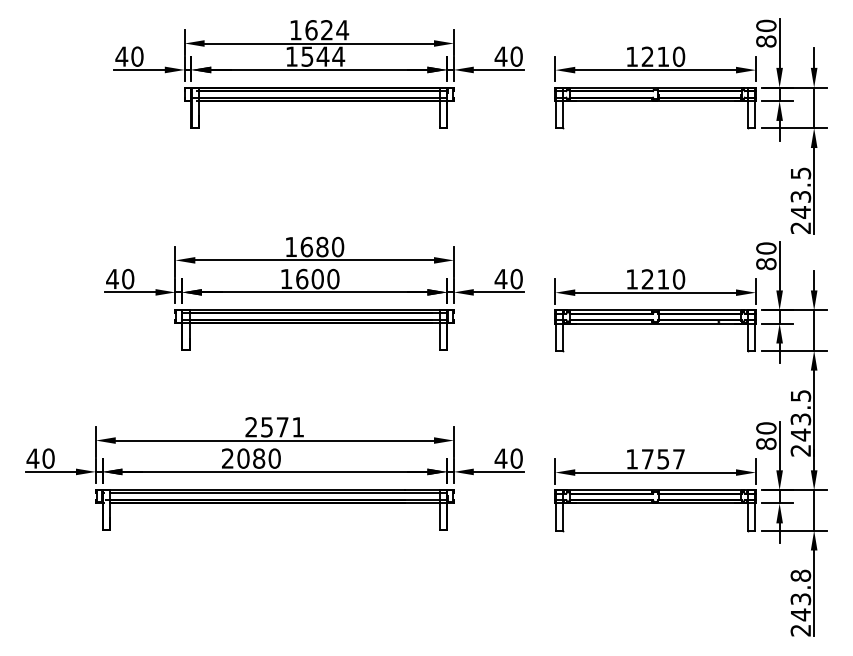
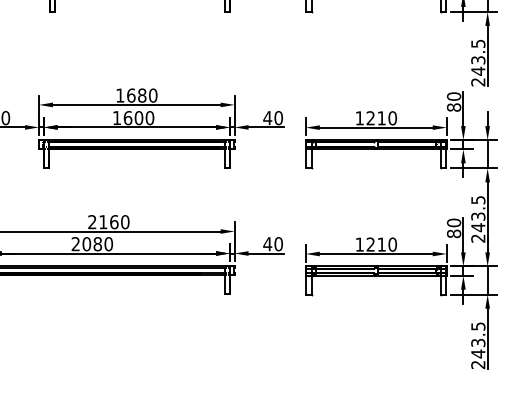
text: (282, 427) -> (114, 222), 2571 -> 2160
text: (663, 459) -> (381, 244), 1757 -> 1210
text: (800, 575) -> (478, 326), 243.8 -> 243.5

